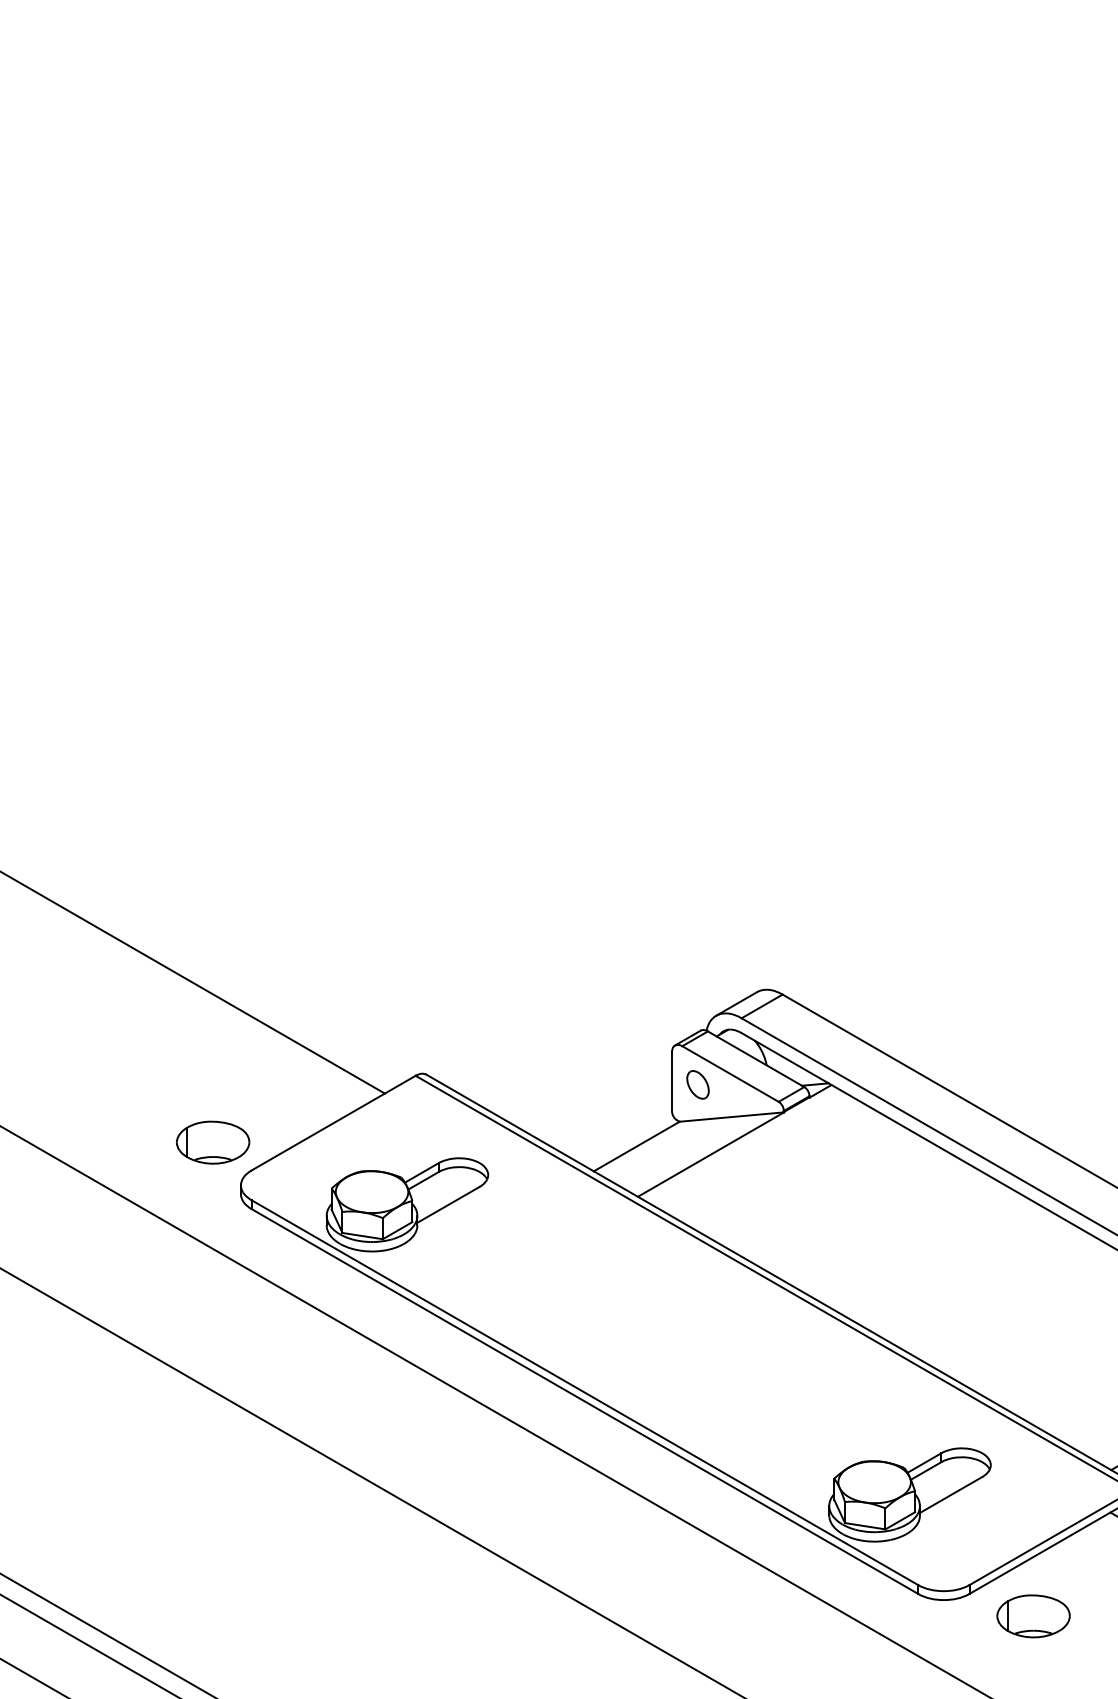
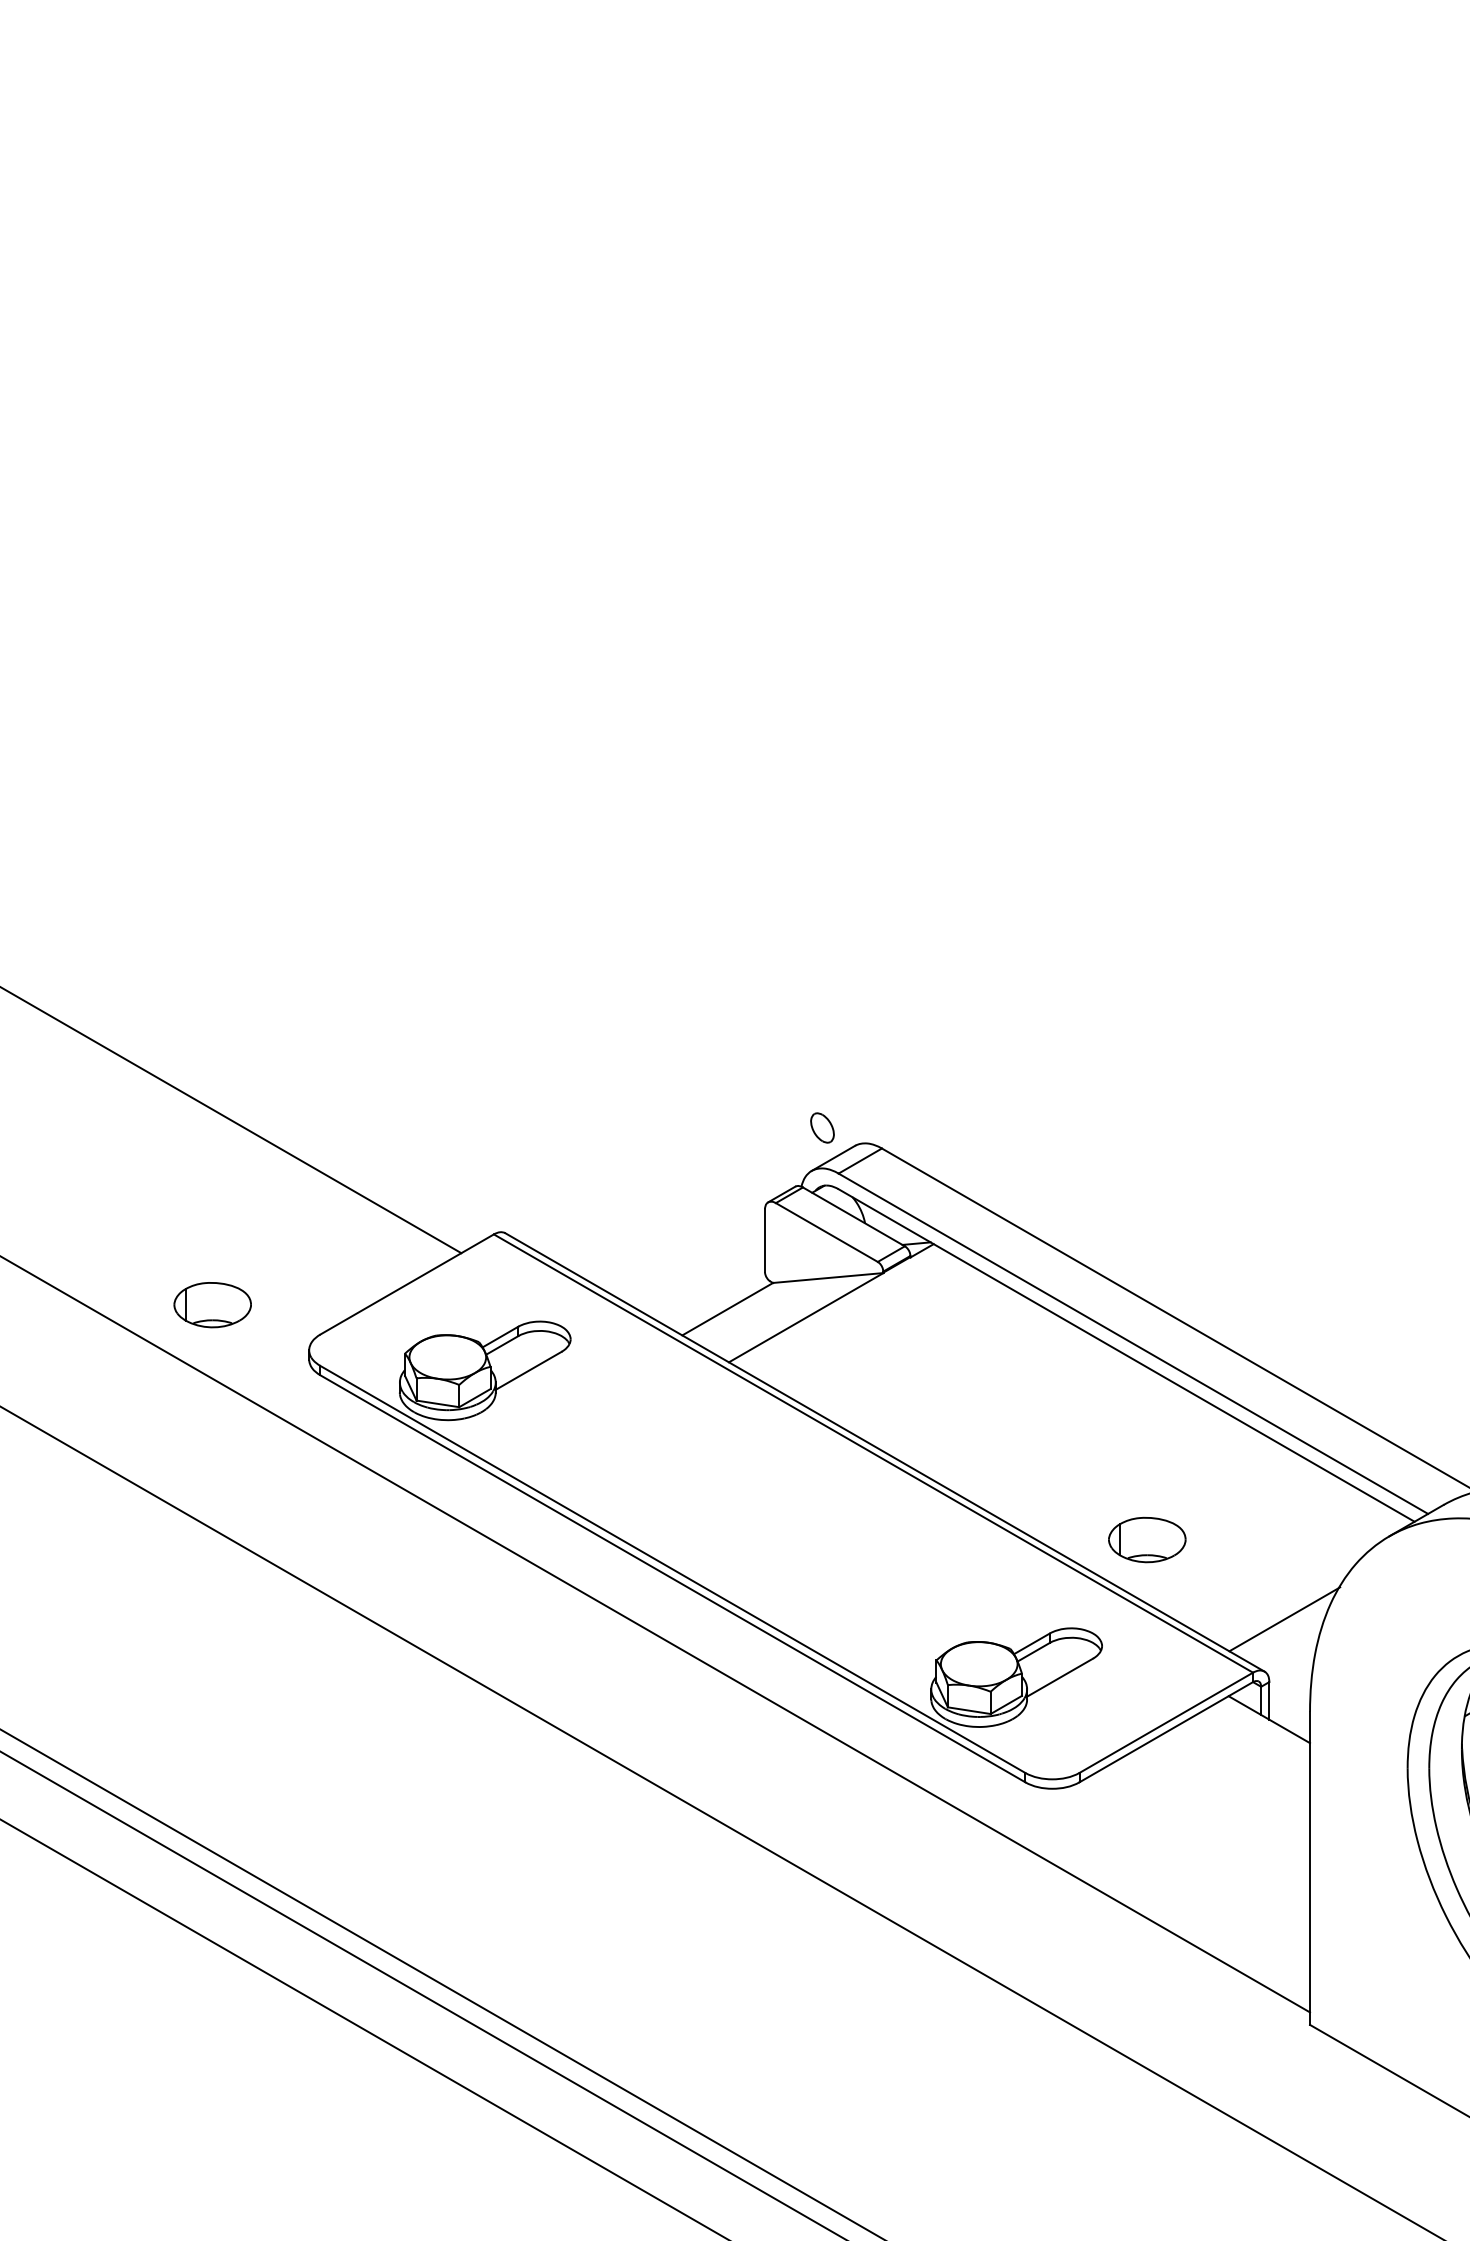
part: (698, 1084) -> (822, 1127), moved
part: (212, 1143) -> (212, 1305), moved
part: (1033, 1615) -> (1147, 1539), moved

